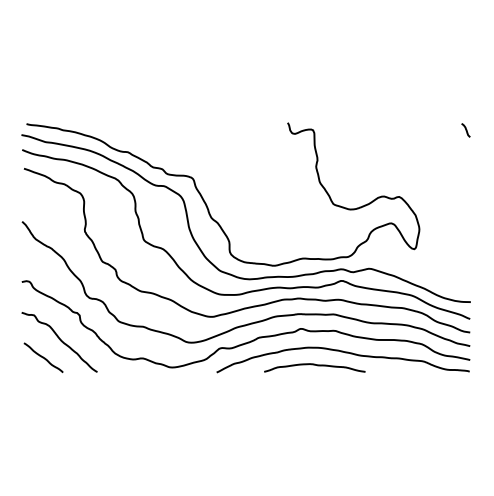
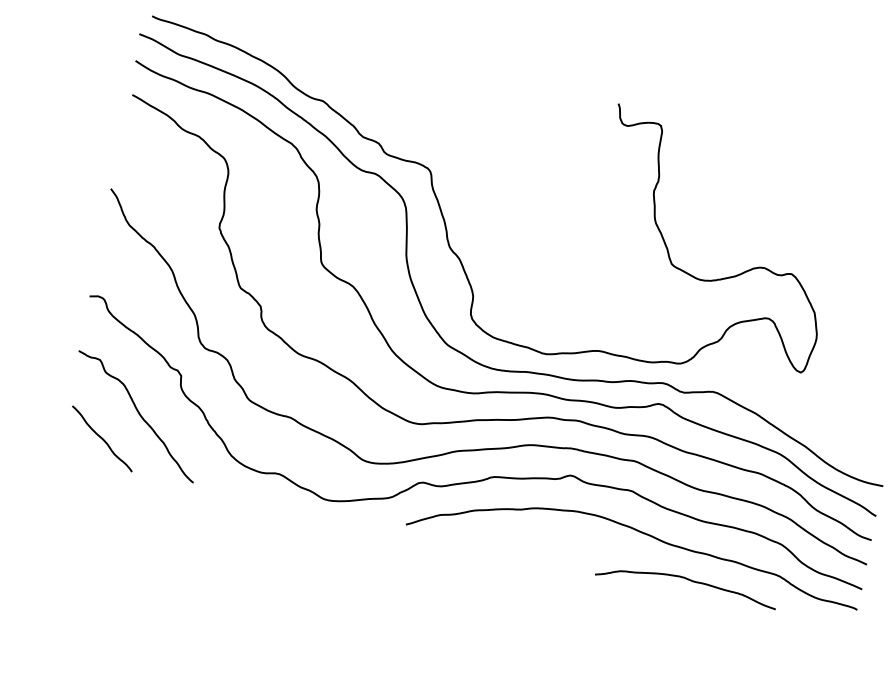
curve: (314, 365) -> (686, 580), moved

